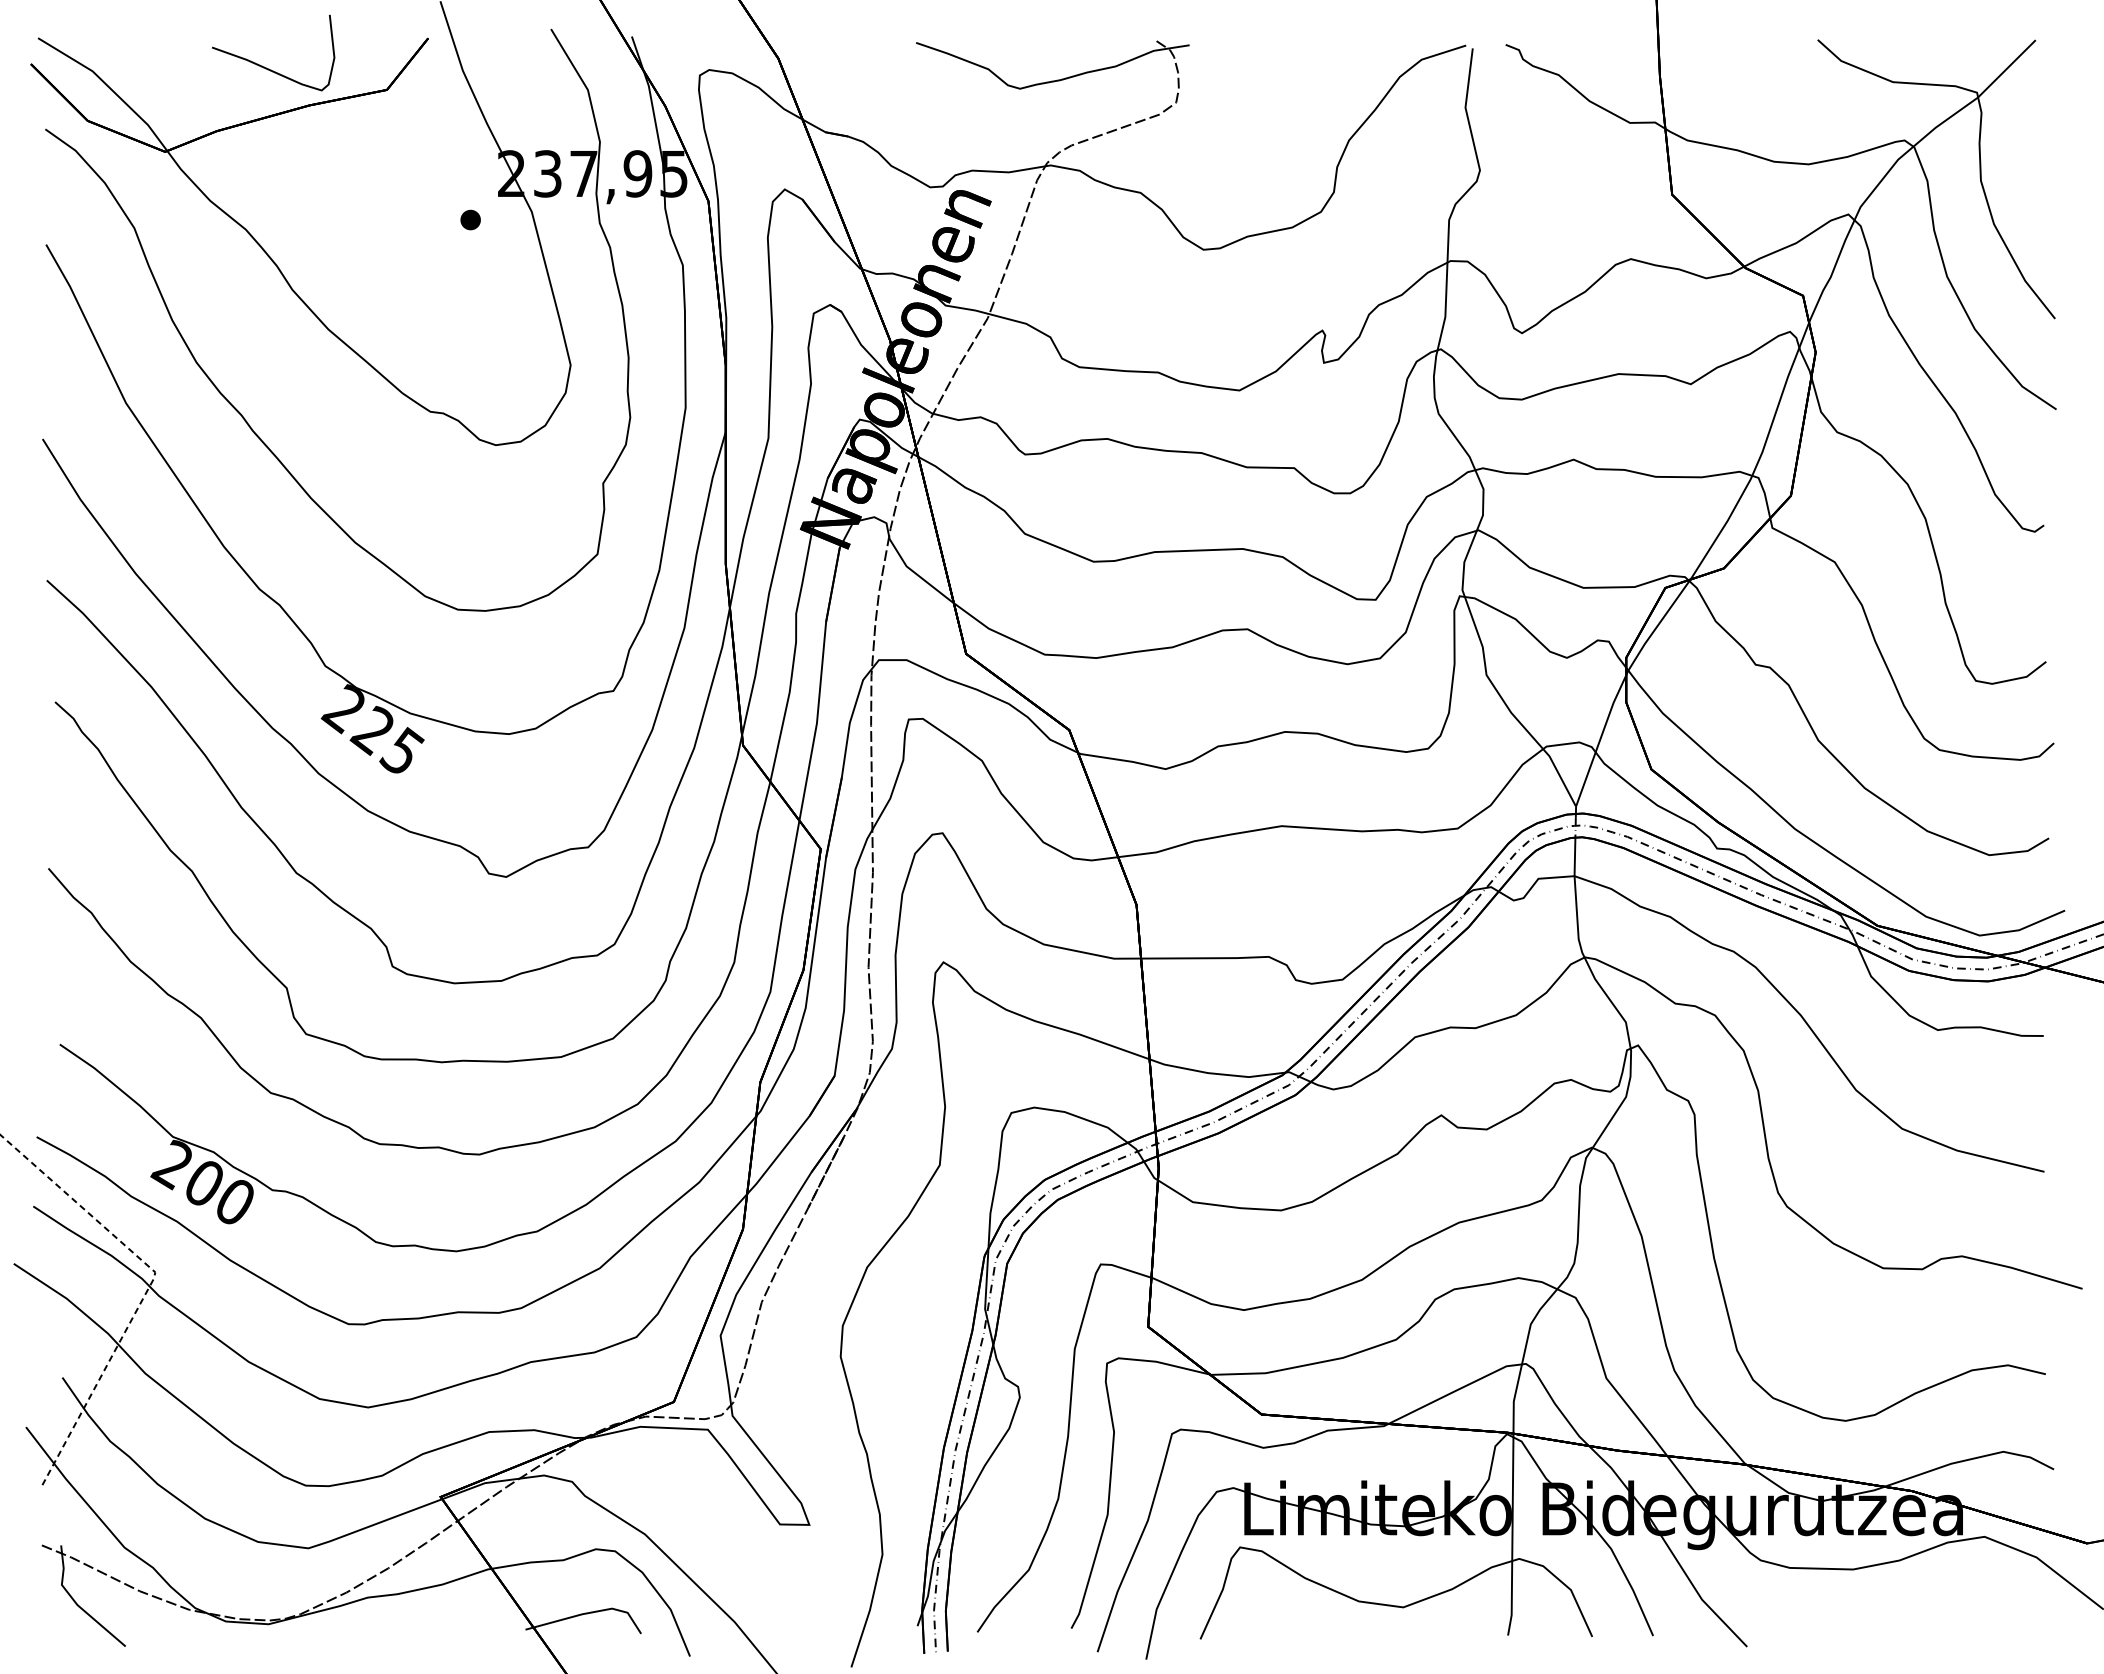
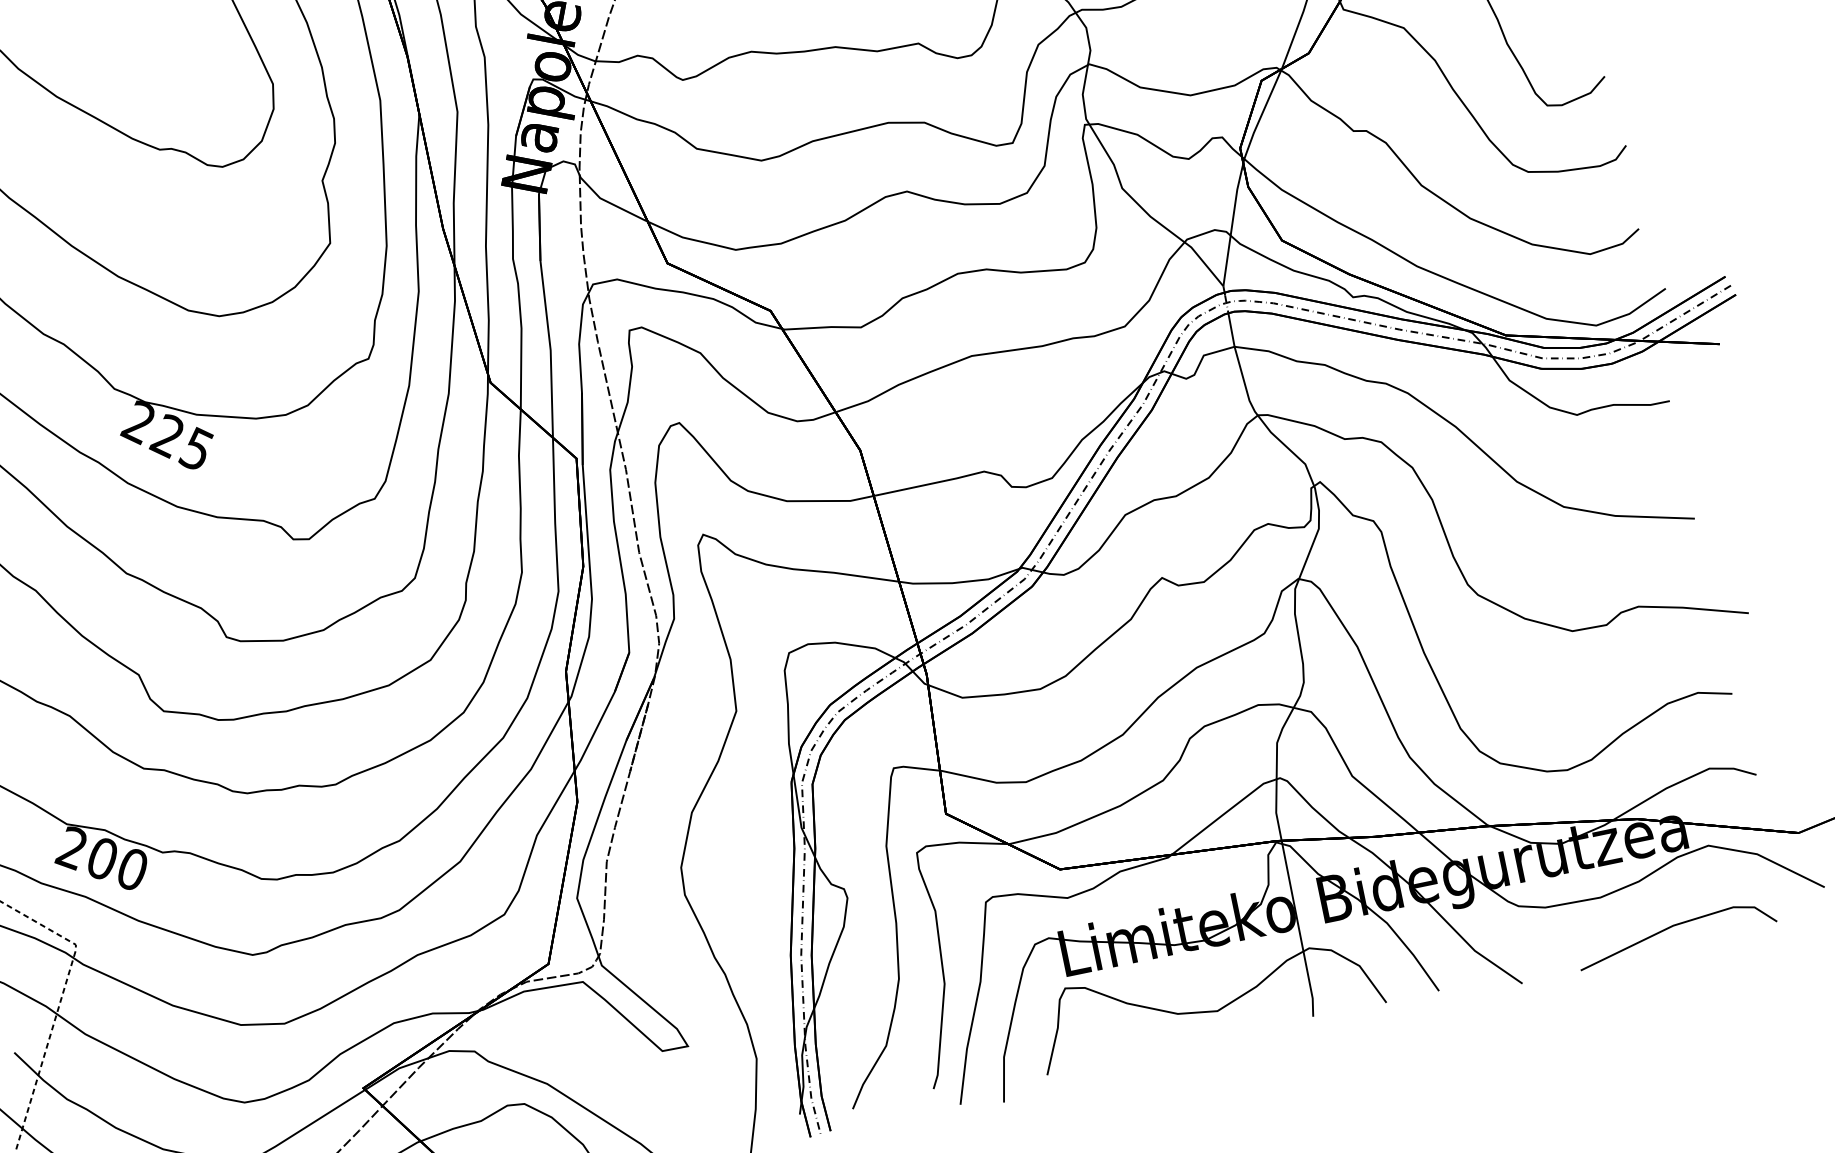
line: (1928, 1618) -> (1674, 926), added

